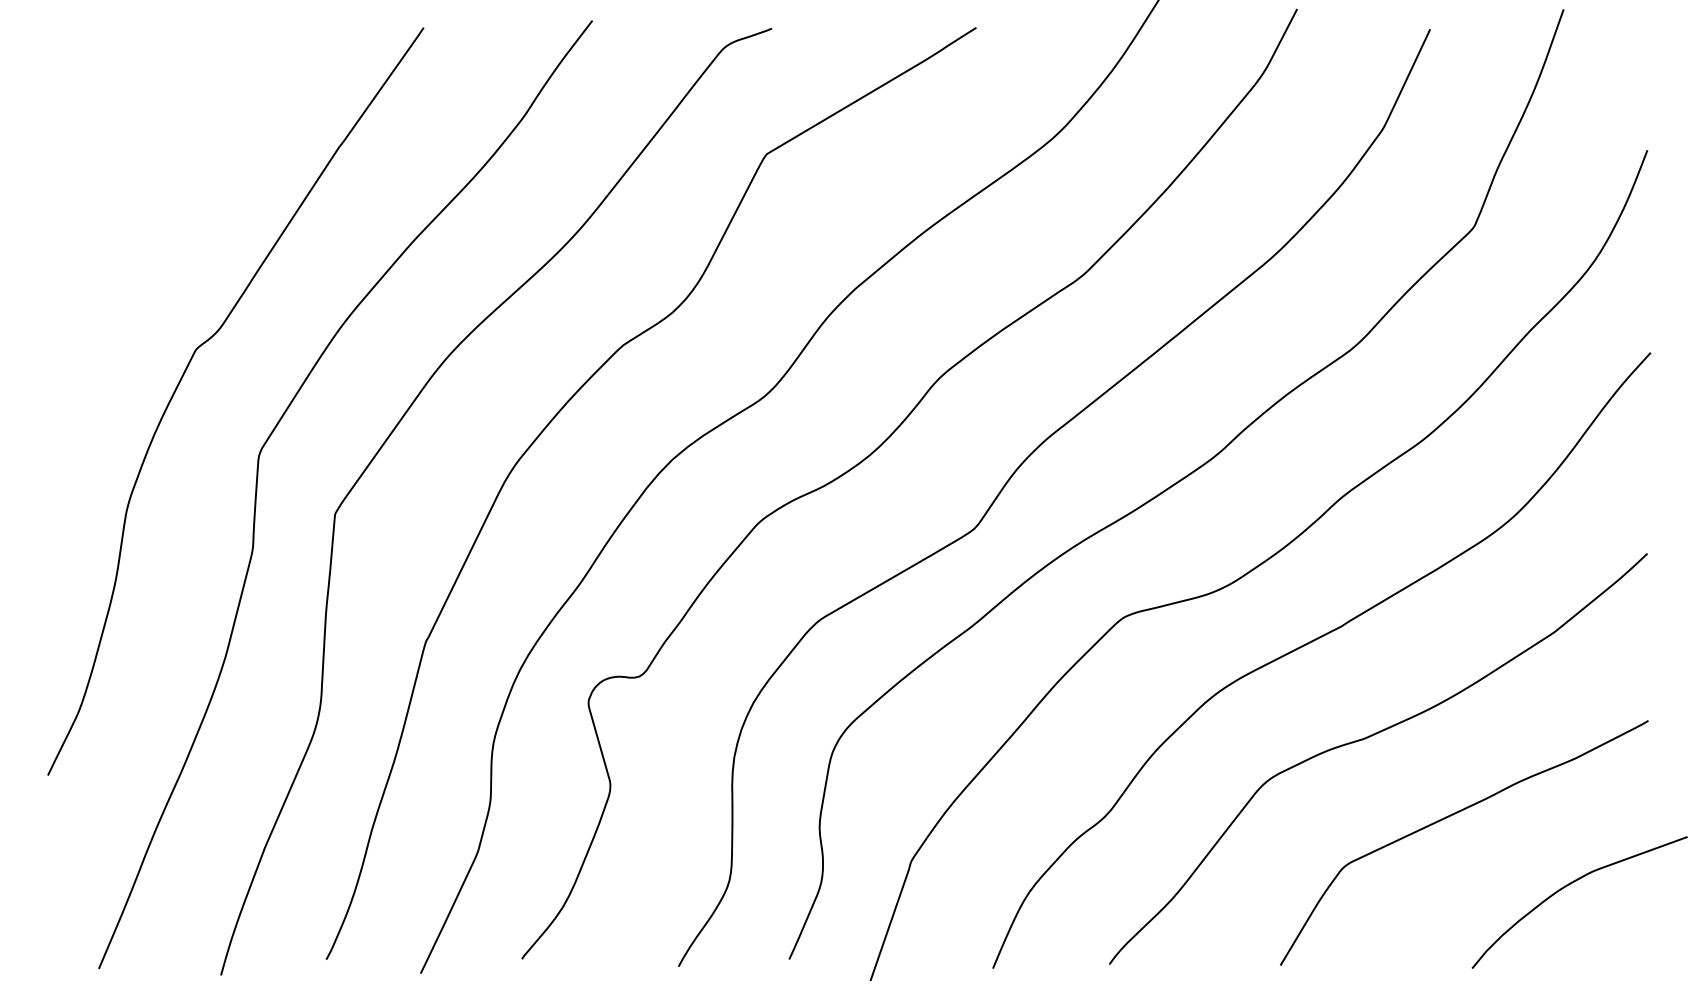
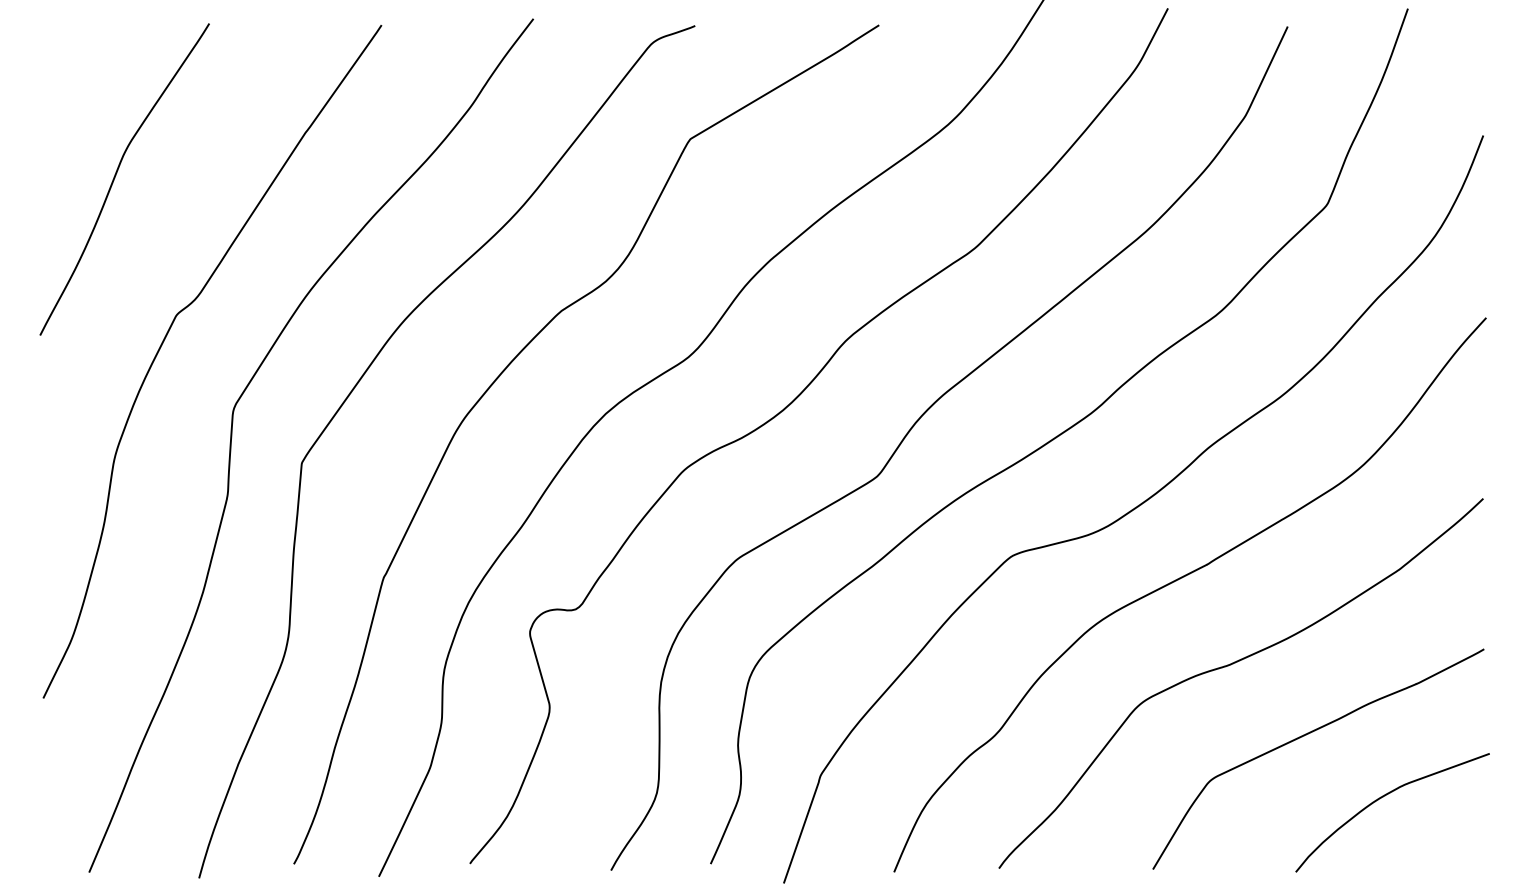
curve: (128, 196) -> (115, 177), added
curve: (1569, 885) -> (1383, 797), moved

